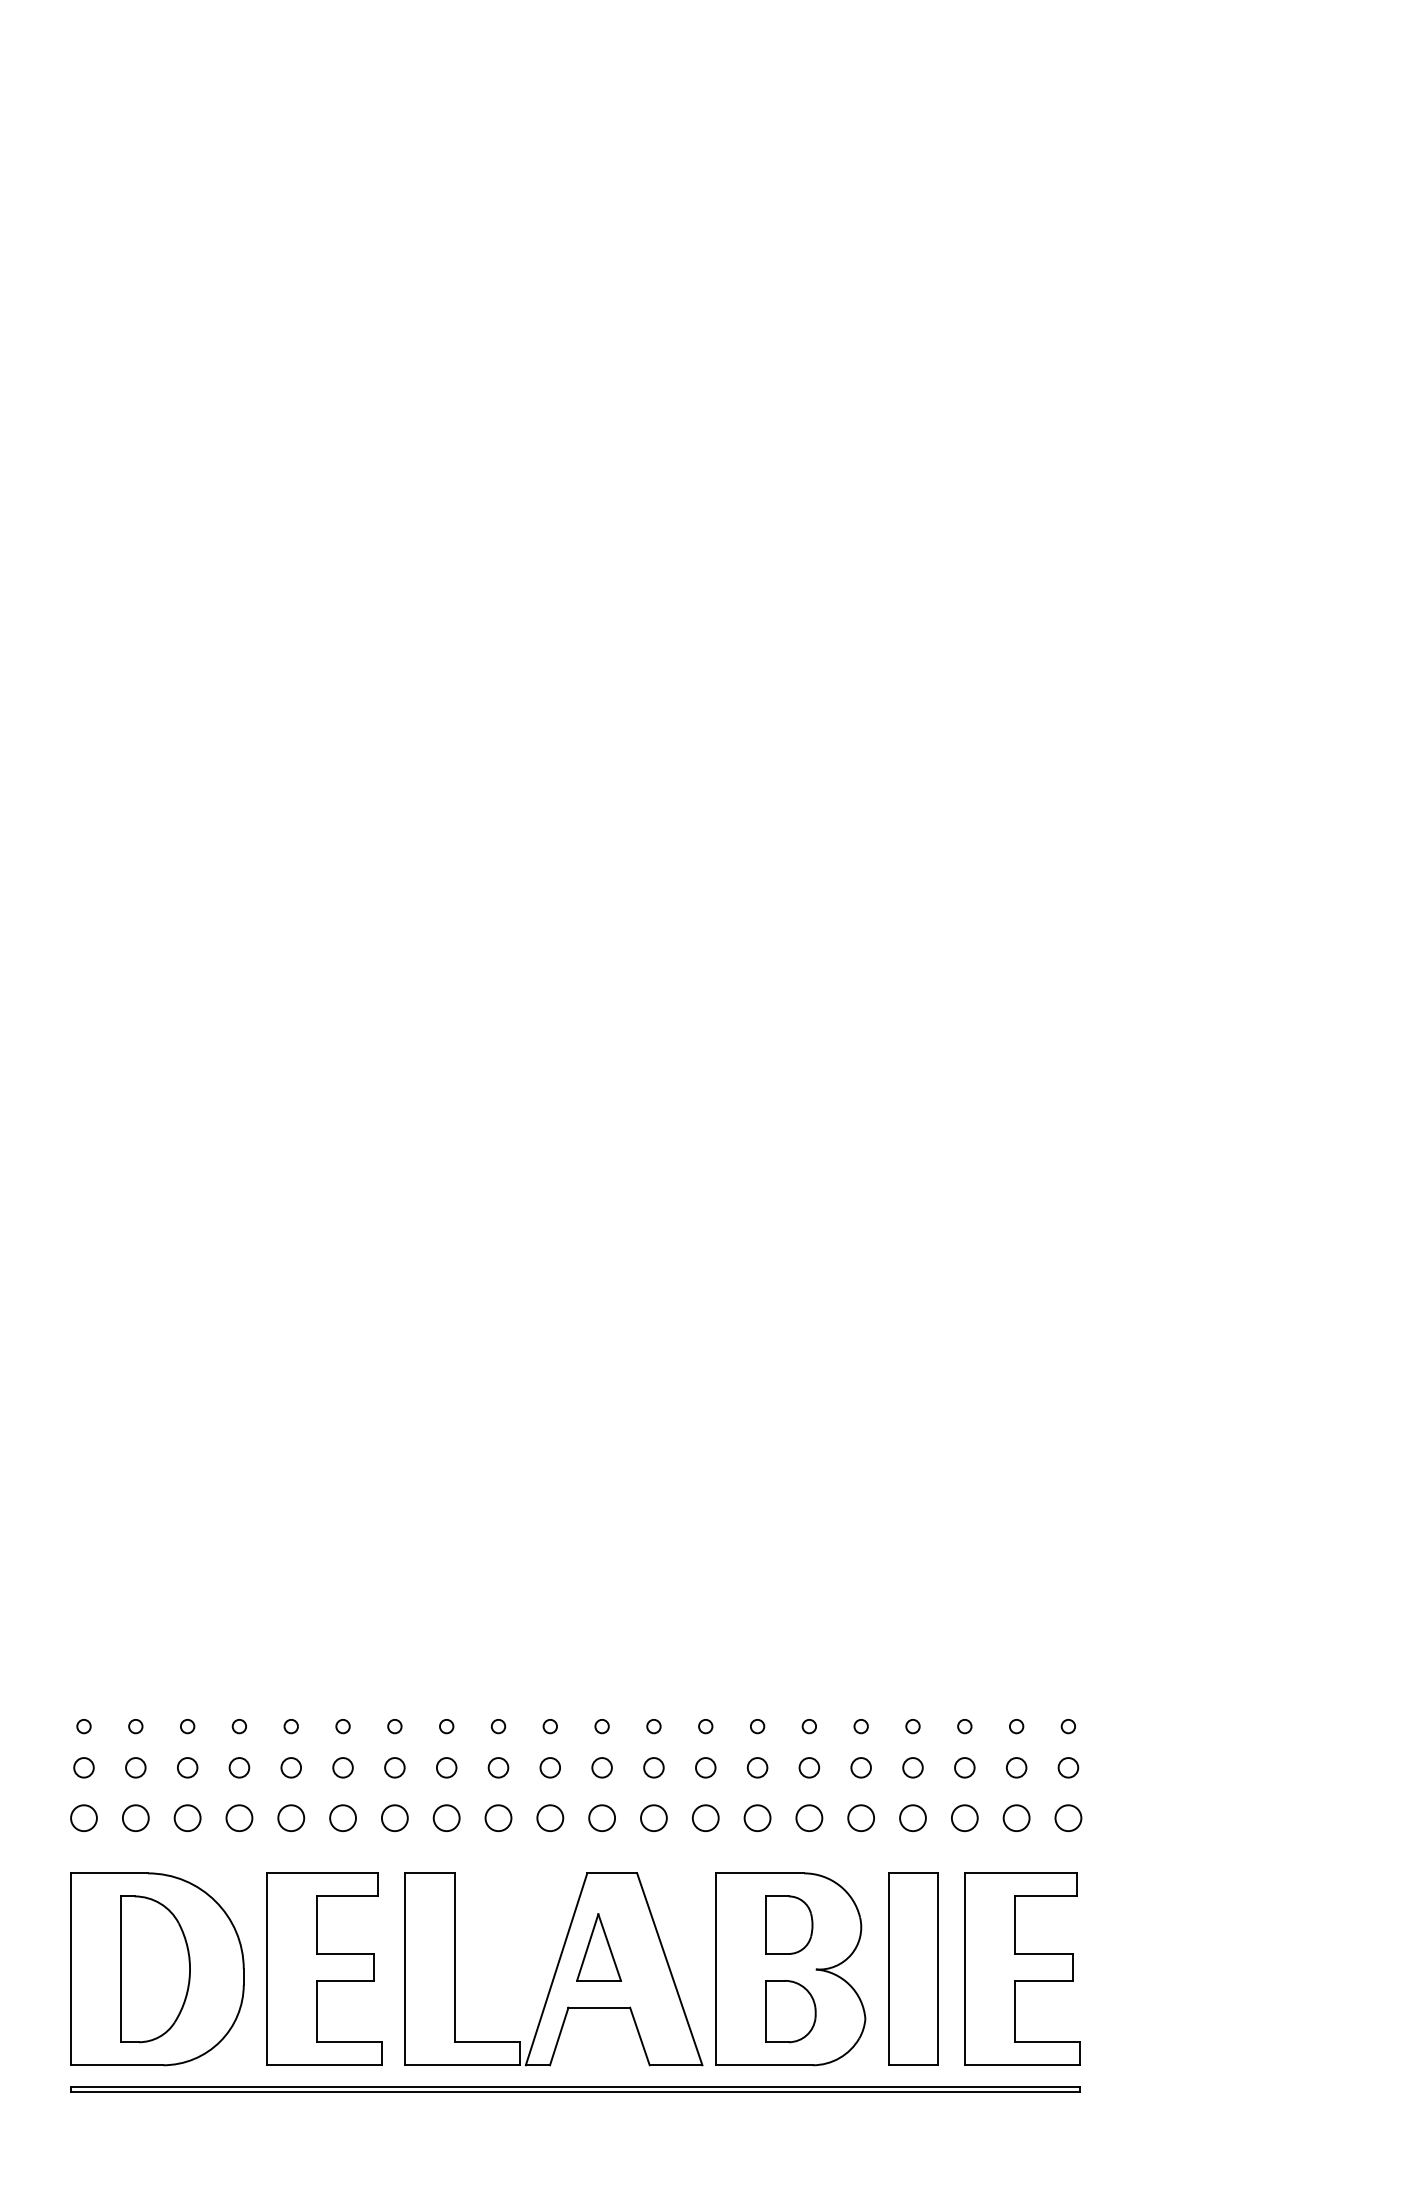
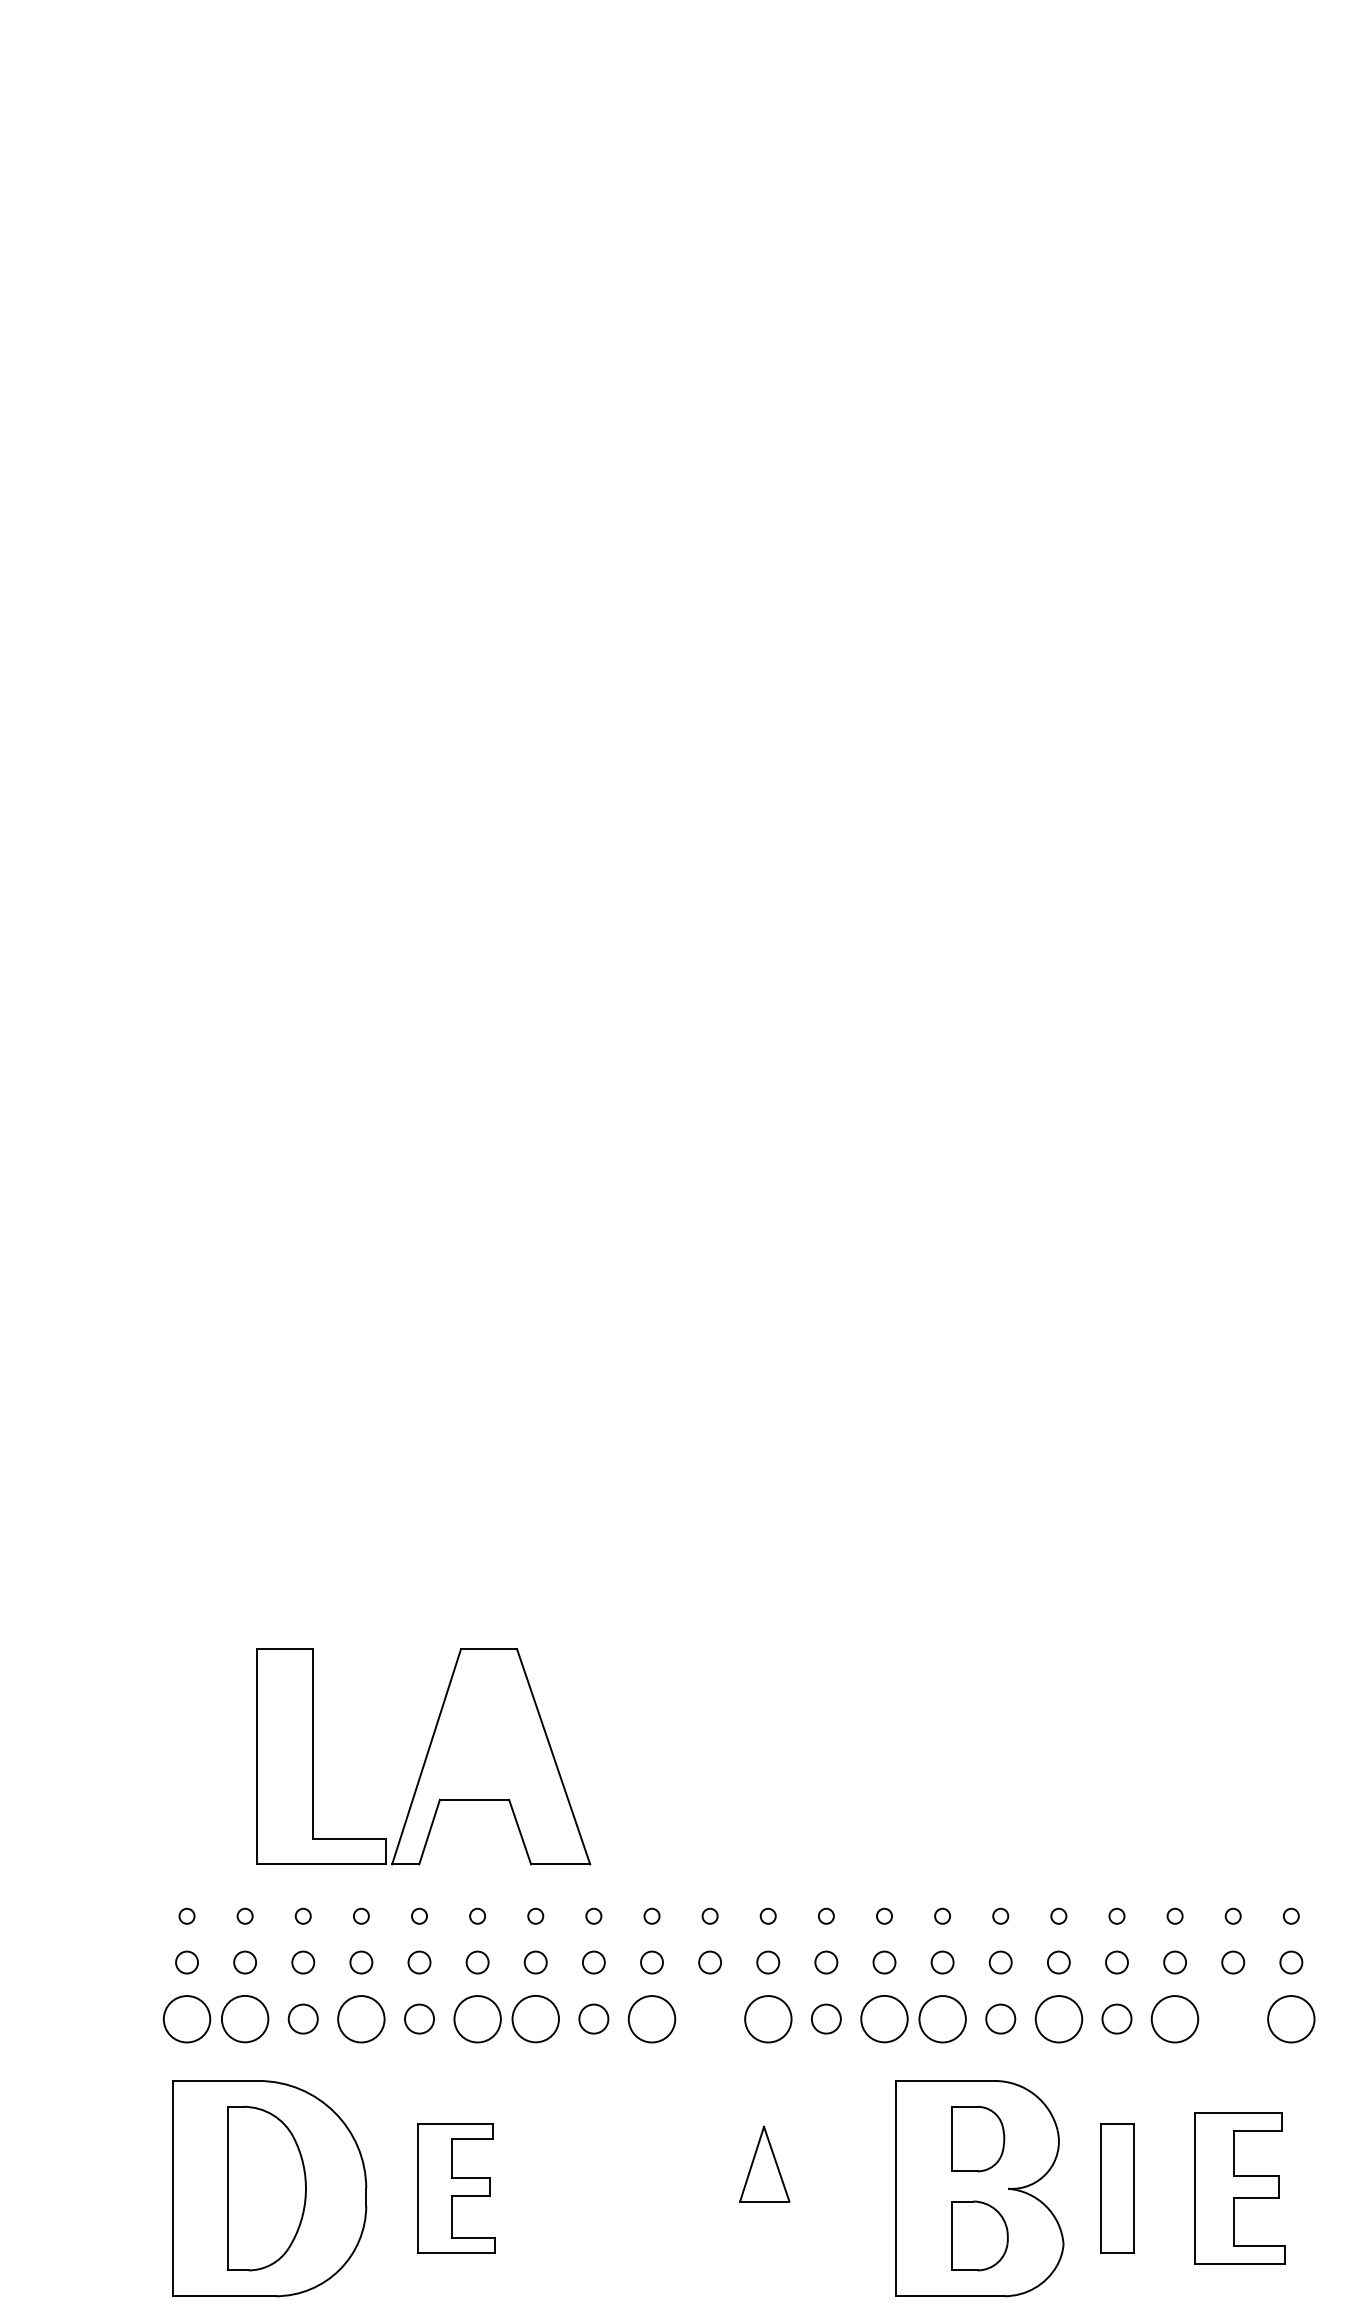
circle: (83, 1817) -> (186, 2018), size x1.6
circle: (239, 1817) -> (361, 2018), size x1.6
circle: (342, 1817) -> (476, 2018), size x1.6
circle: (498, 1817) -> (651, 2018), size x1.6
circle: (550, 1817) -> (710, 2018), removed
circle: (601, 1817) -> (767, 2018), size x1.6
circle: (757, 1817) -> (942, 2018), size x1.6
circle: (860, 1817) -> (1058, 2018), size x1.6
circle: (964, 1817) -> (1174, 2018), size x1.6
circle: (1016, 1817) -> (1233, 2018), removed
circle: (1068, 1817) -> (1291, 2018), size x1.6
circle: (135, 1818) -> (244, 2019), size x1.6
circle: (394, 1818) -> (535, 2019), size x1.6
circle: (705, 1818) -> (884, 2019), size x1.6
part: (324, 1968) -> (456, 2187), size x0.6
part: (913, 1968) -> (1117, 2187), size x0.6
part: (1022, 1968) -> (1239, 2187), size x0.7
part: (553, 1969) -> (423, 1756), moved

